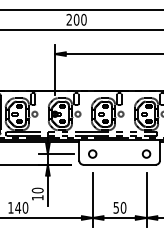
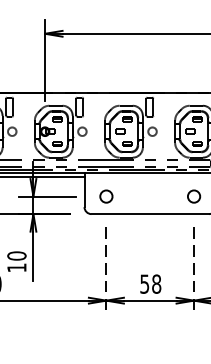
line: (92, 199) -> (106, 270), solid -> dashed
line: (146, 199) -> (193, 270), solid -> dashed
text: (123, 207) -> (156, 283), 50 -> 58

